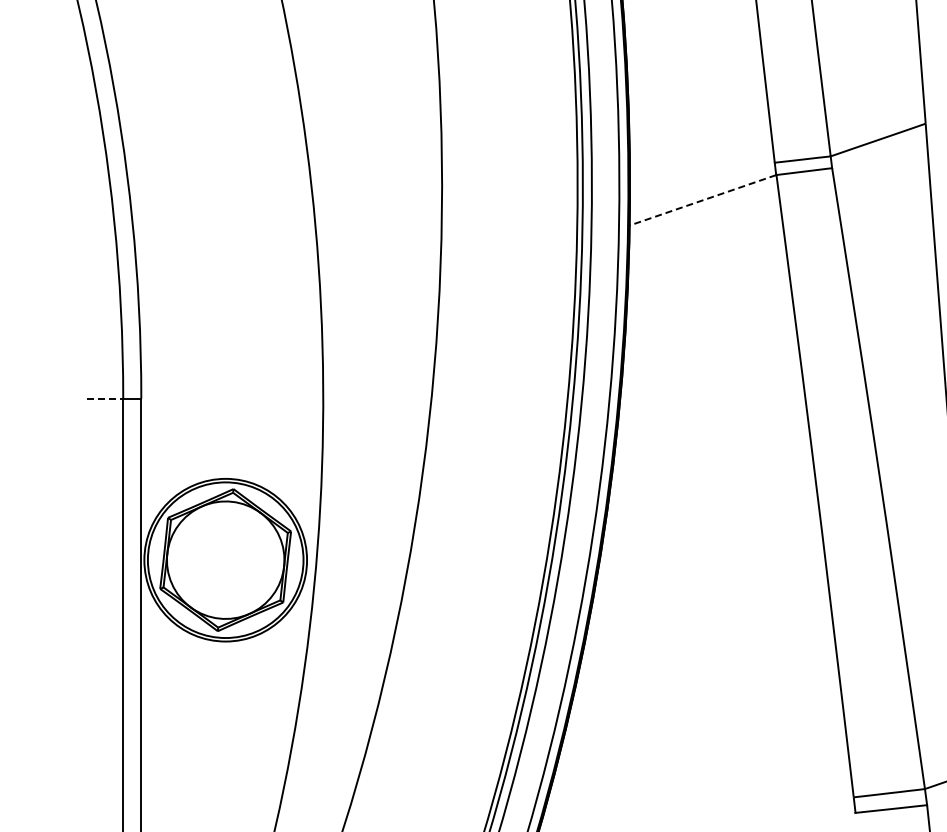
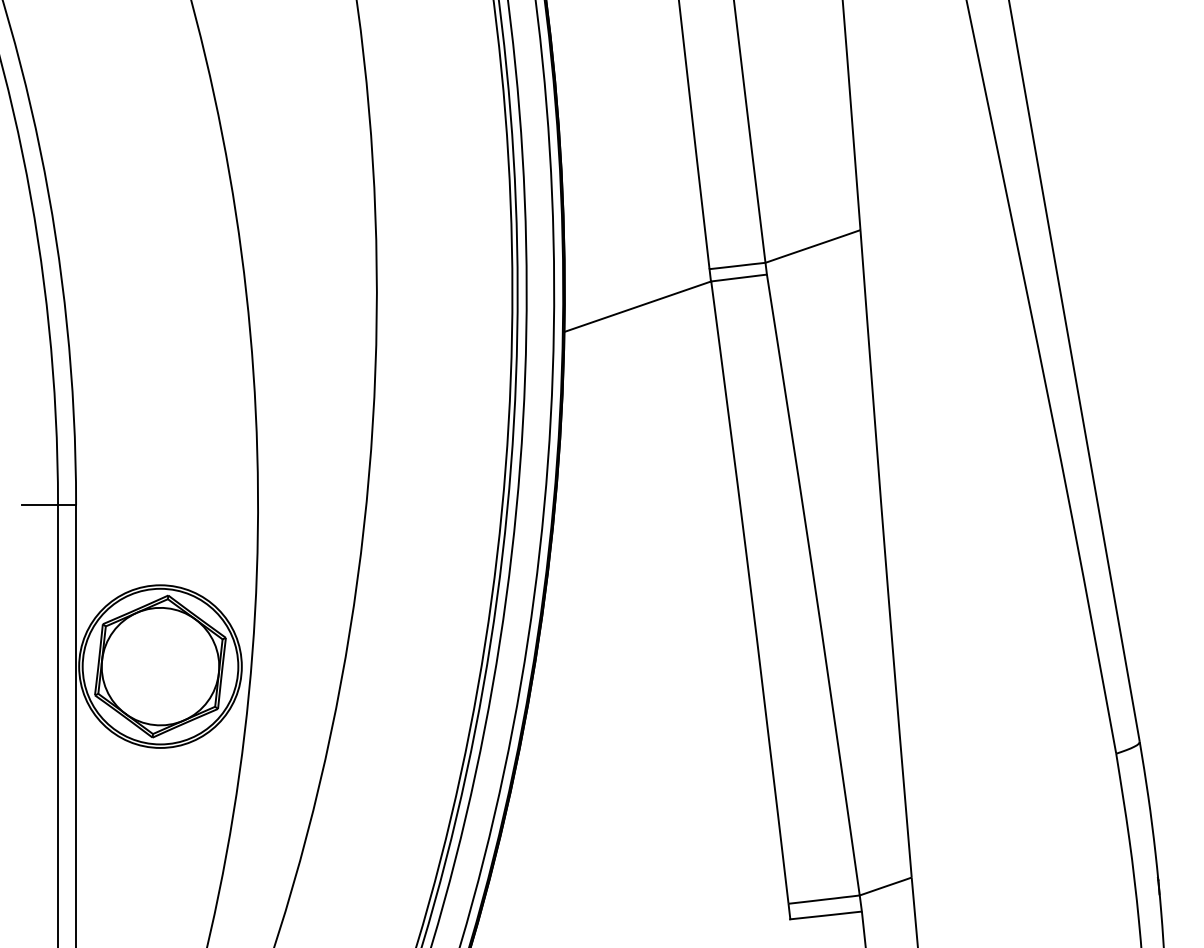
line: (702, 200) -> (637, 306), dashed -> solid
line: (105, 399) -> (40, 505), dashed -> solid

